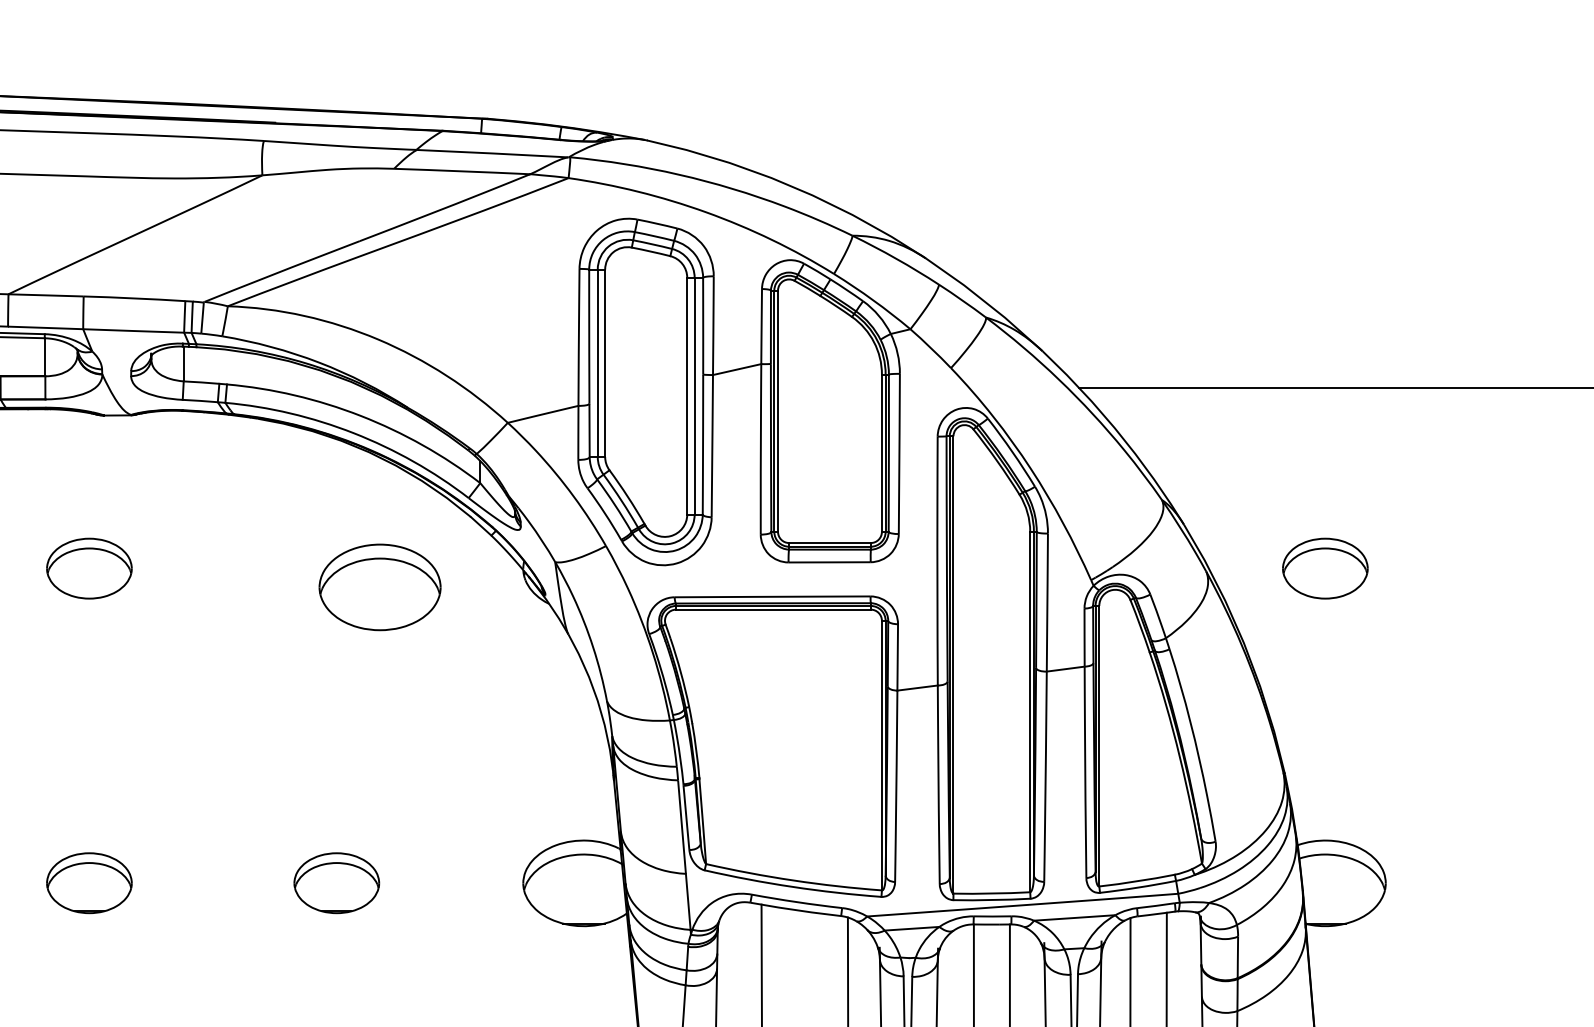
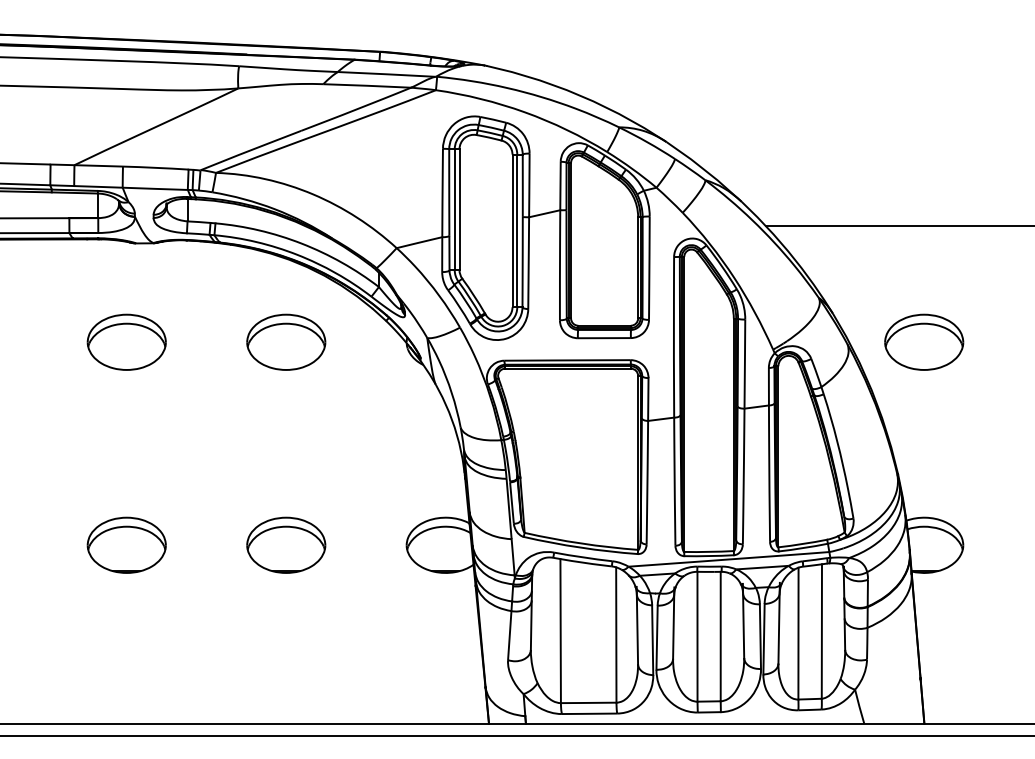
part: (89, 567) -> (126, 341), size x1.43
part: (1325, 567) -> (924, 341), size x1.43
part: (380, 586) -> (286, 341), moved
part: (89, 882) -> (126, 544), size x1.43
part: (337, 882) -> (286, 544), size x1.43

